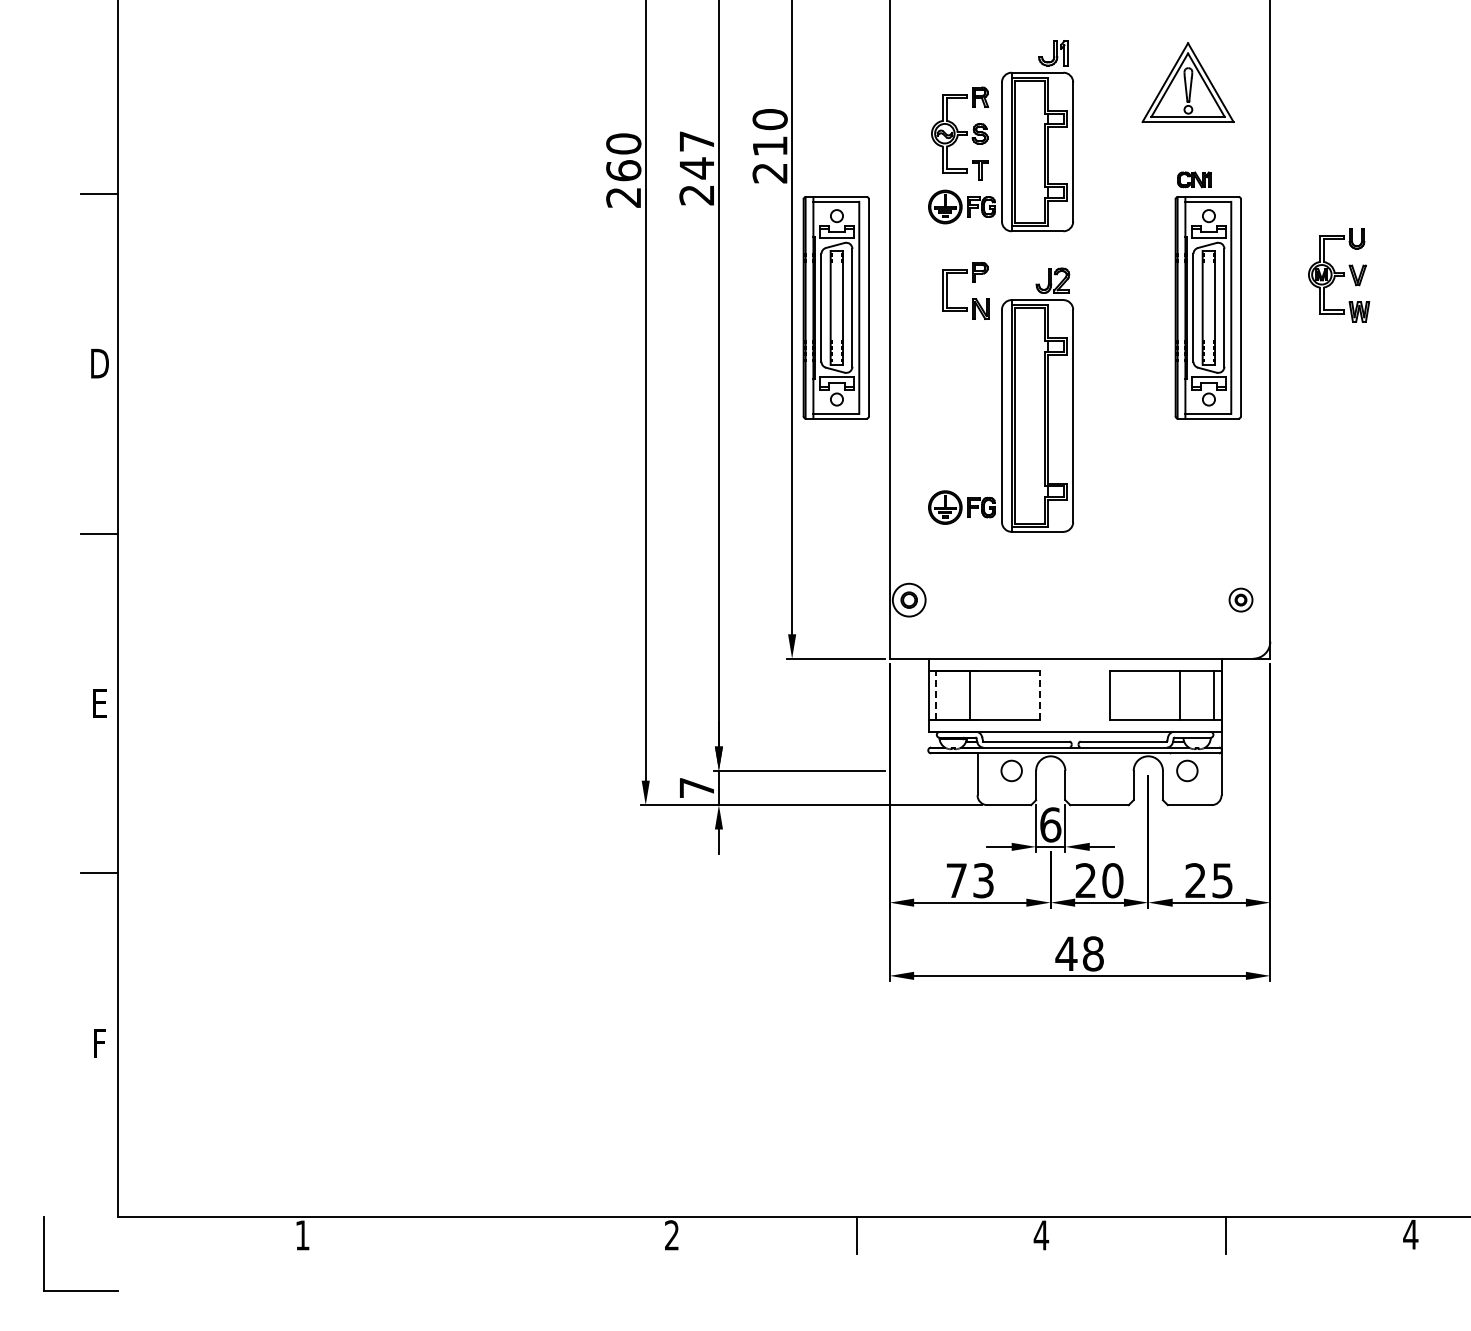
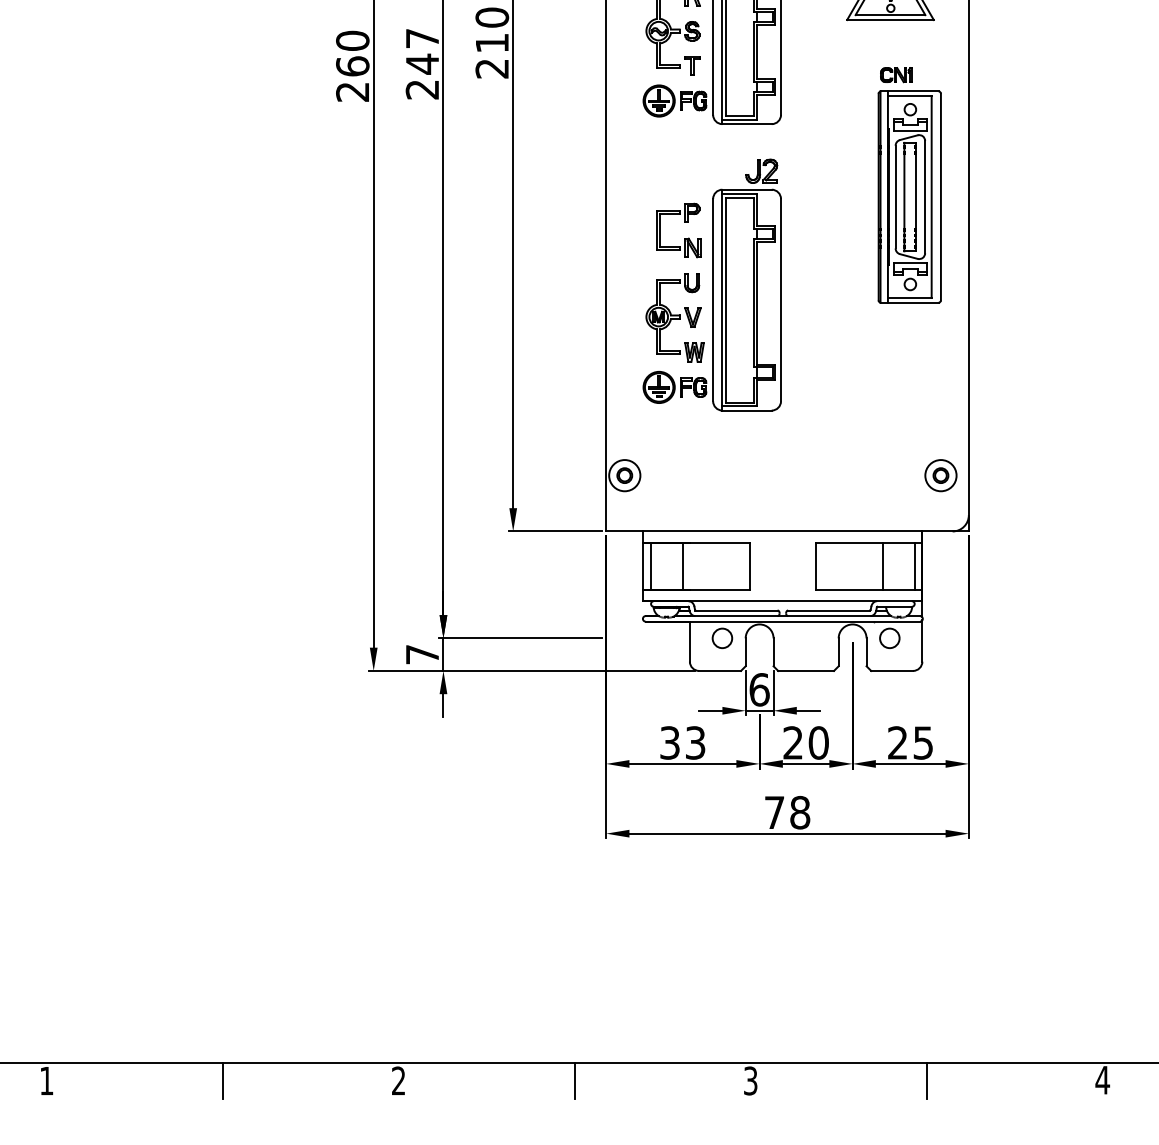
part: (1339, 275) -> (675, 317), moved
part: (972, 282) -> (685, 222), moved
part: (835, 307) -> (554, 196), removed
part: (1240, 599) -> (940, 475), size x1.43
line: (936, 694) -> (650, 565), dashed -> solid
line: (1040, 694) -> (749, 565), dashed -> solid
text: (956, 880) -> (669, 742), 73 -> 33
text: (1066, 953) -> (774, 812), 48 -> 78
line: (487, 1234) -> (222, 1080), added
text: (1041, 1235) -> (750, 1081), 4 -> 3

